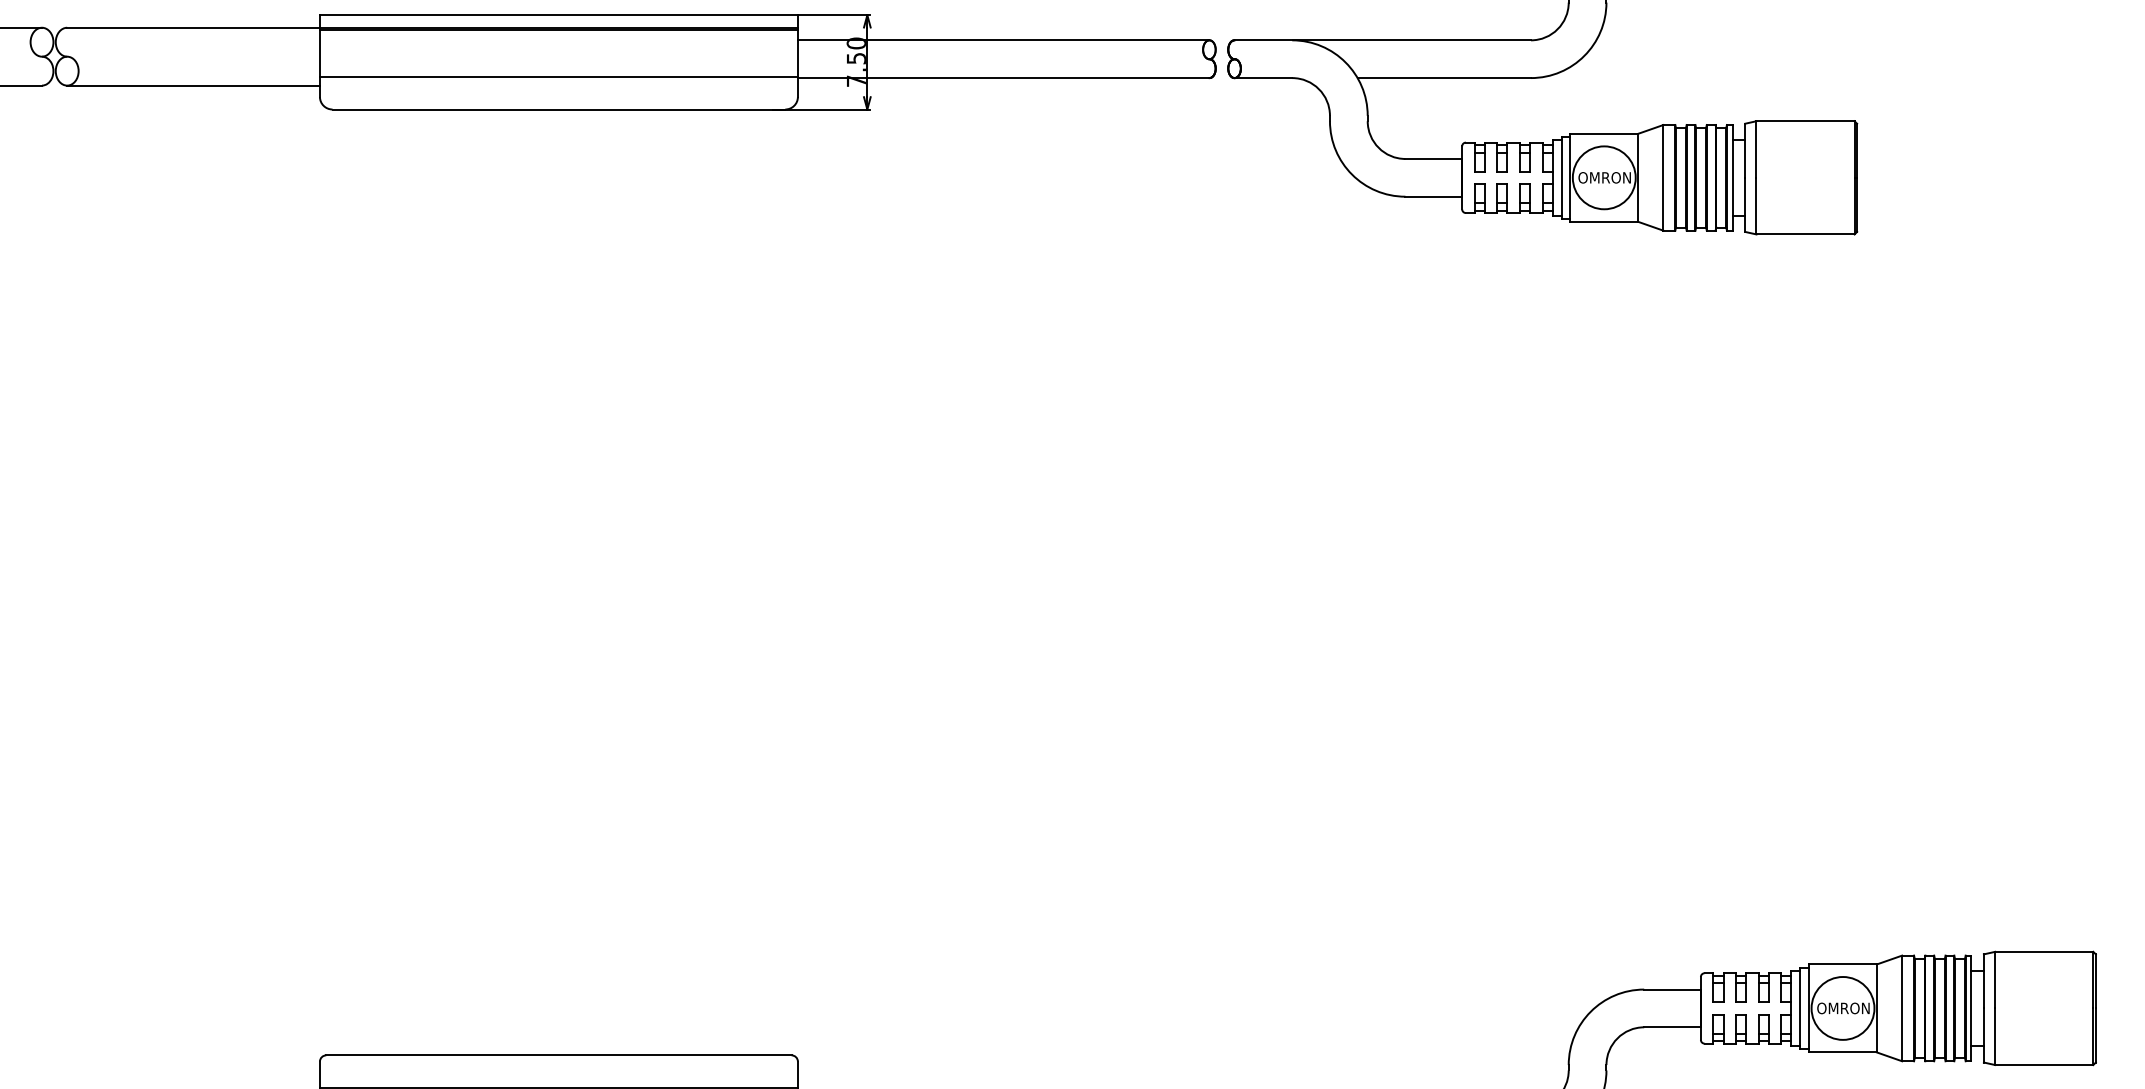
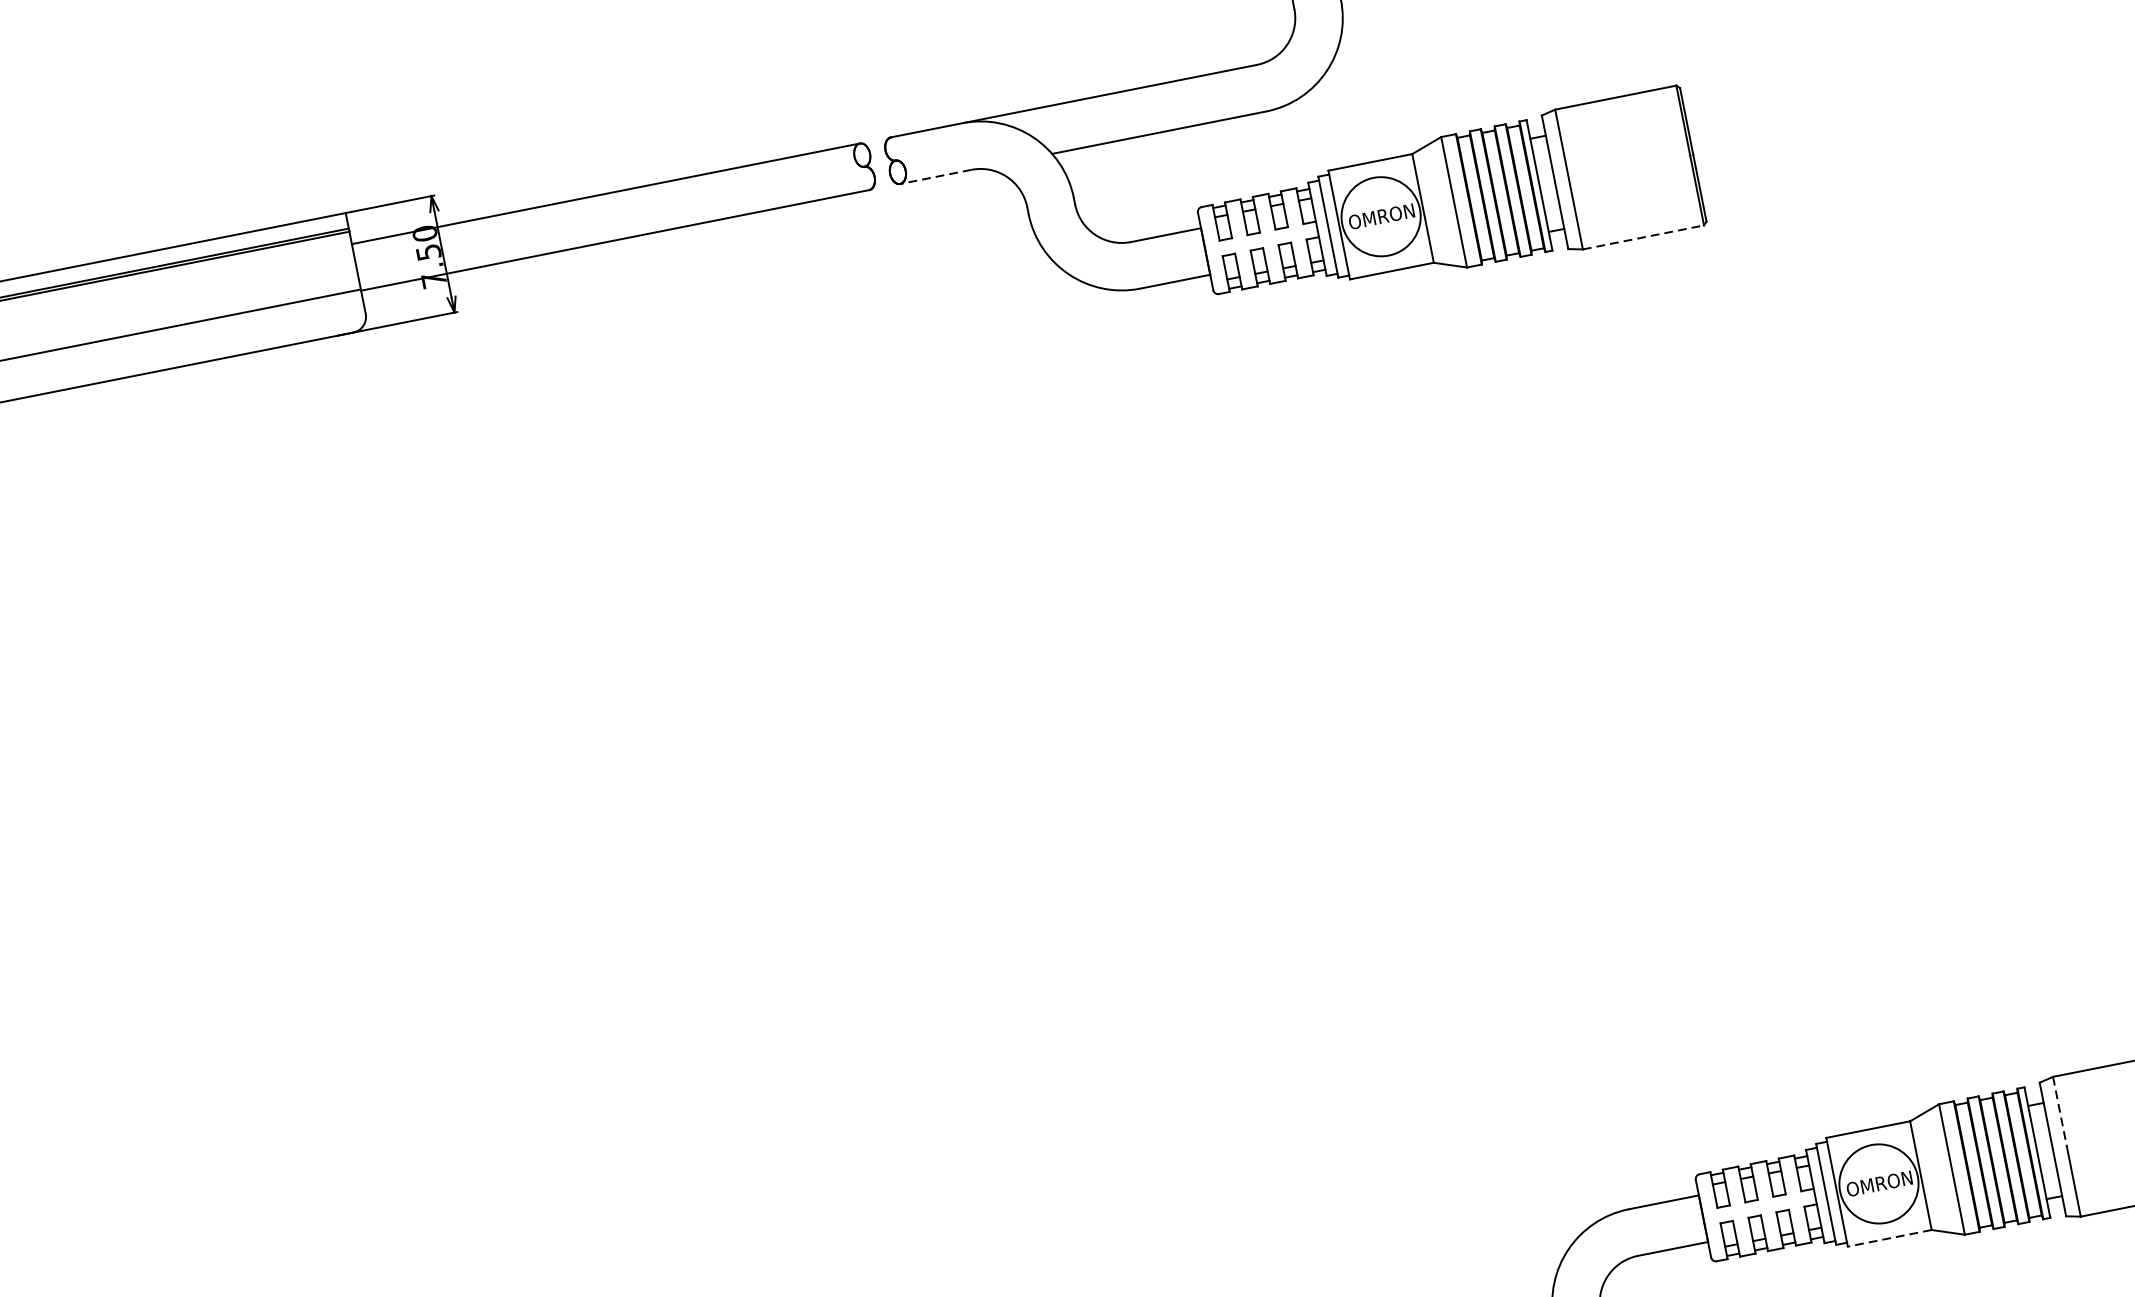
line: (1263, 78) -> (936, 177), solid -> dashed
line: (1806, 234) -> (1644, 237), solid -> dashed
line: (1995, 980) -> (2060, 1112), solid -> dashed
line: (1843, 1052) -> (1890, 1238), solid -> dashed

